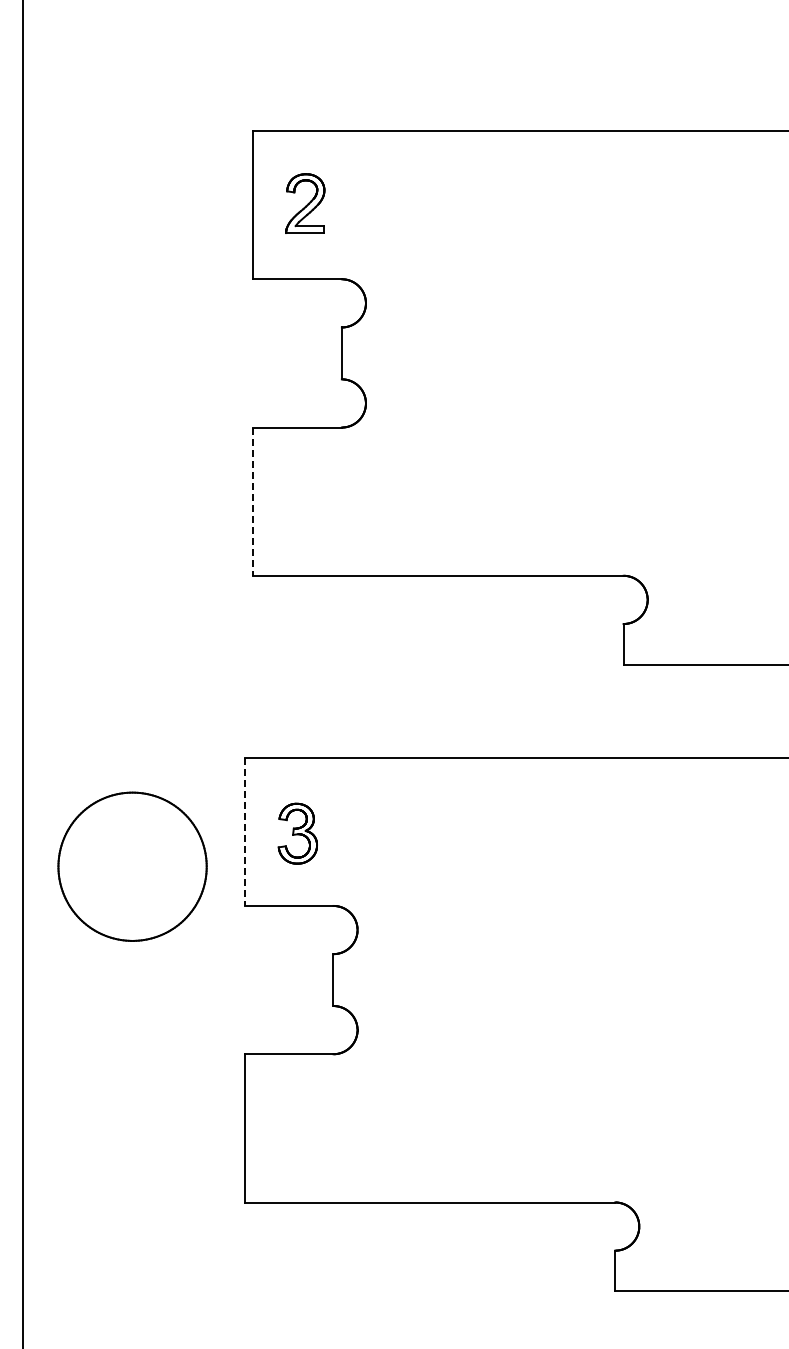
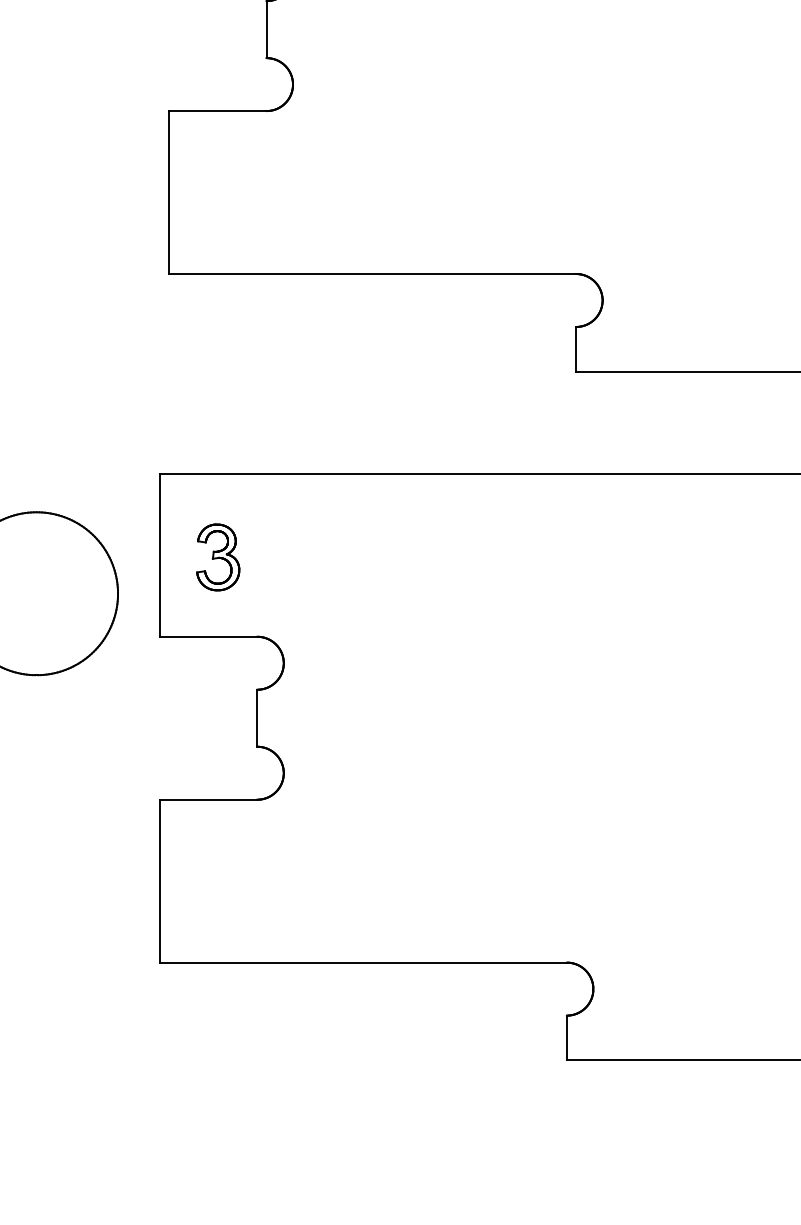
line: (252, 502) -> (168, 193), dashed -> solid
line: (244, 832) -> (159, 556), dashed -> solid

